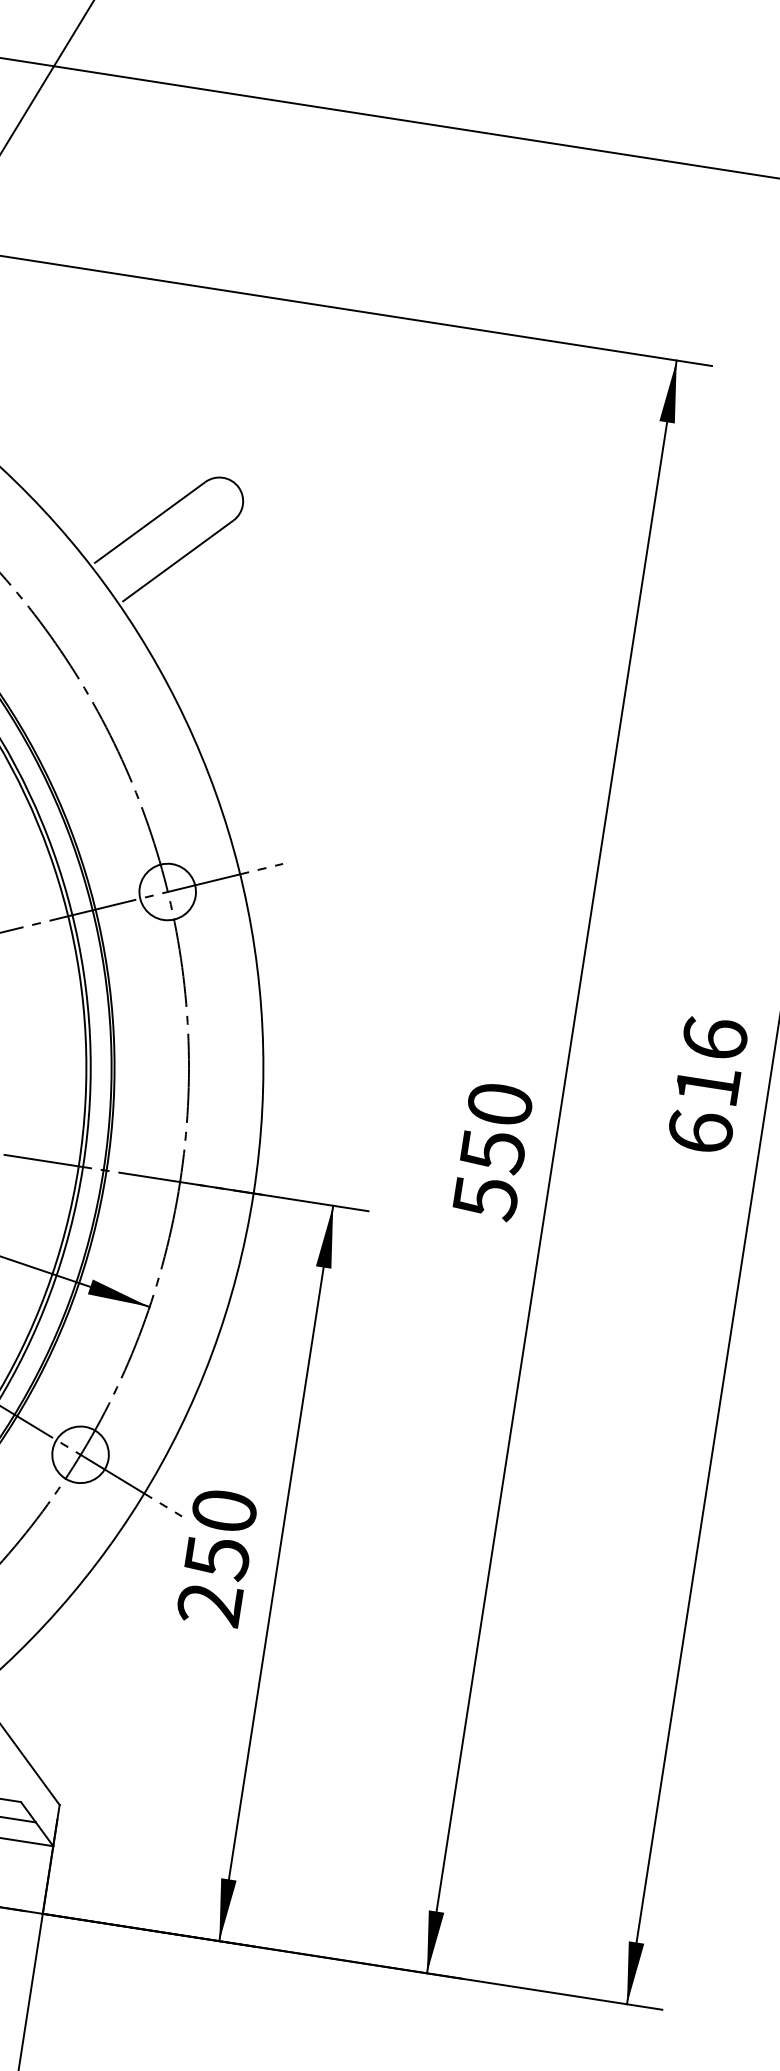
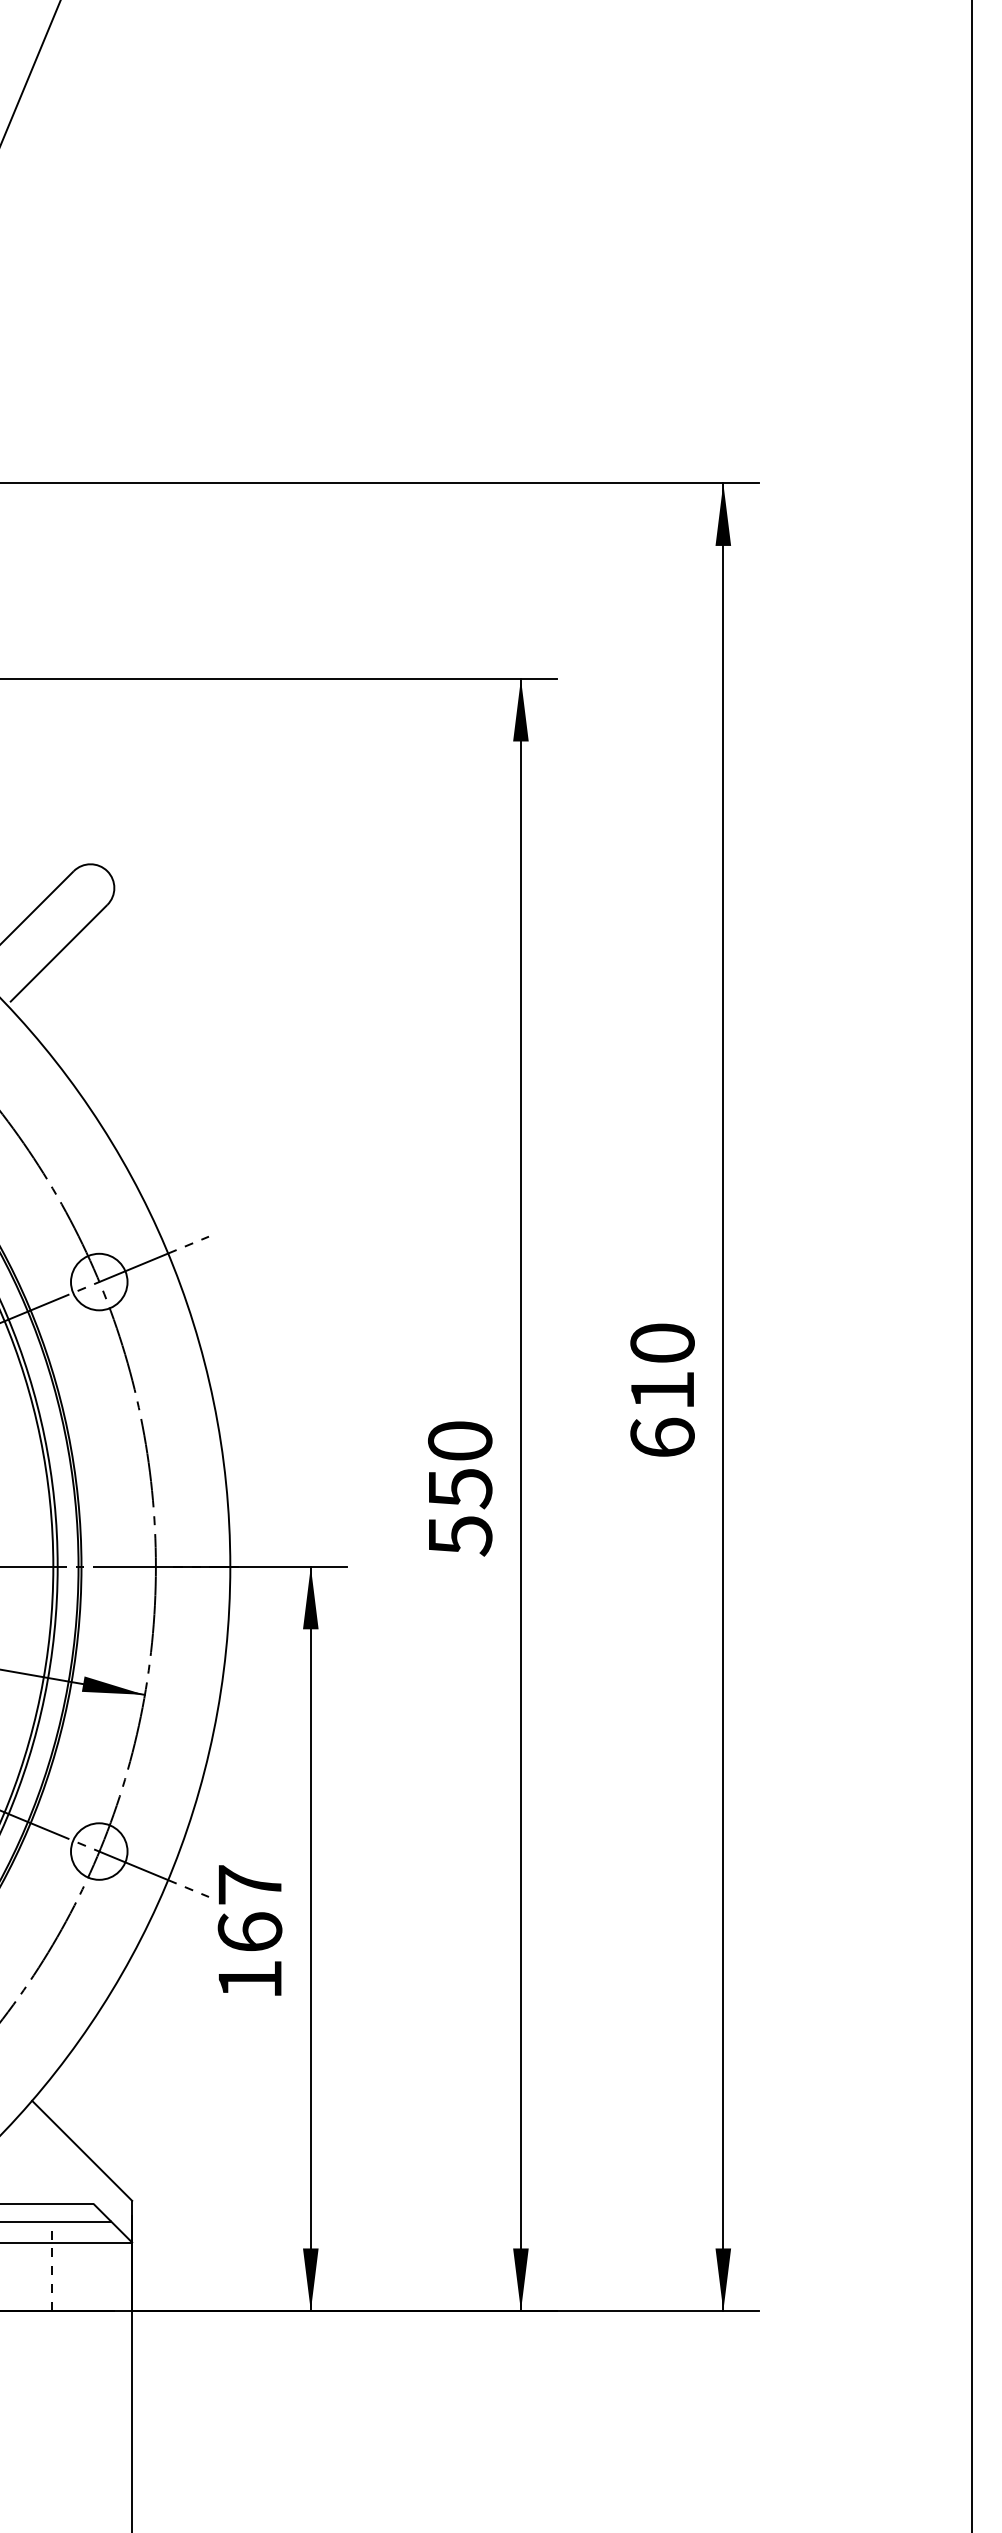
text: (715, 1037) -> (662, 1342), 616 -> 610
text: (216, 1557) -> (249, 1932), 250 -> 167

